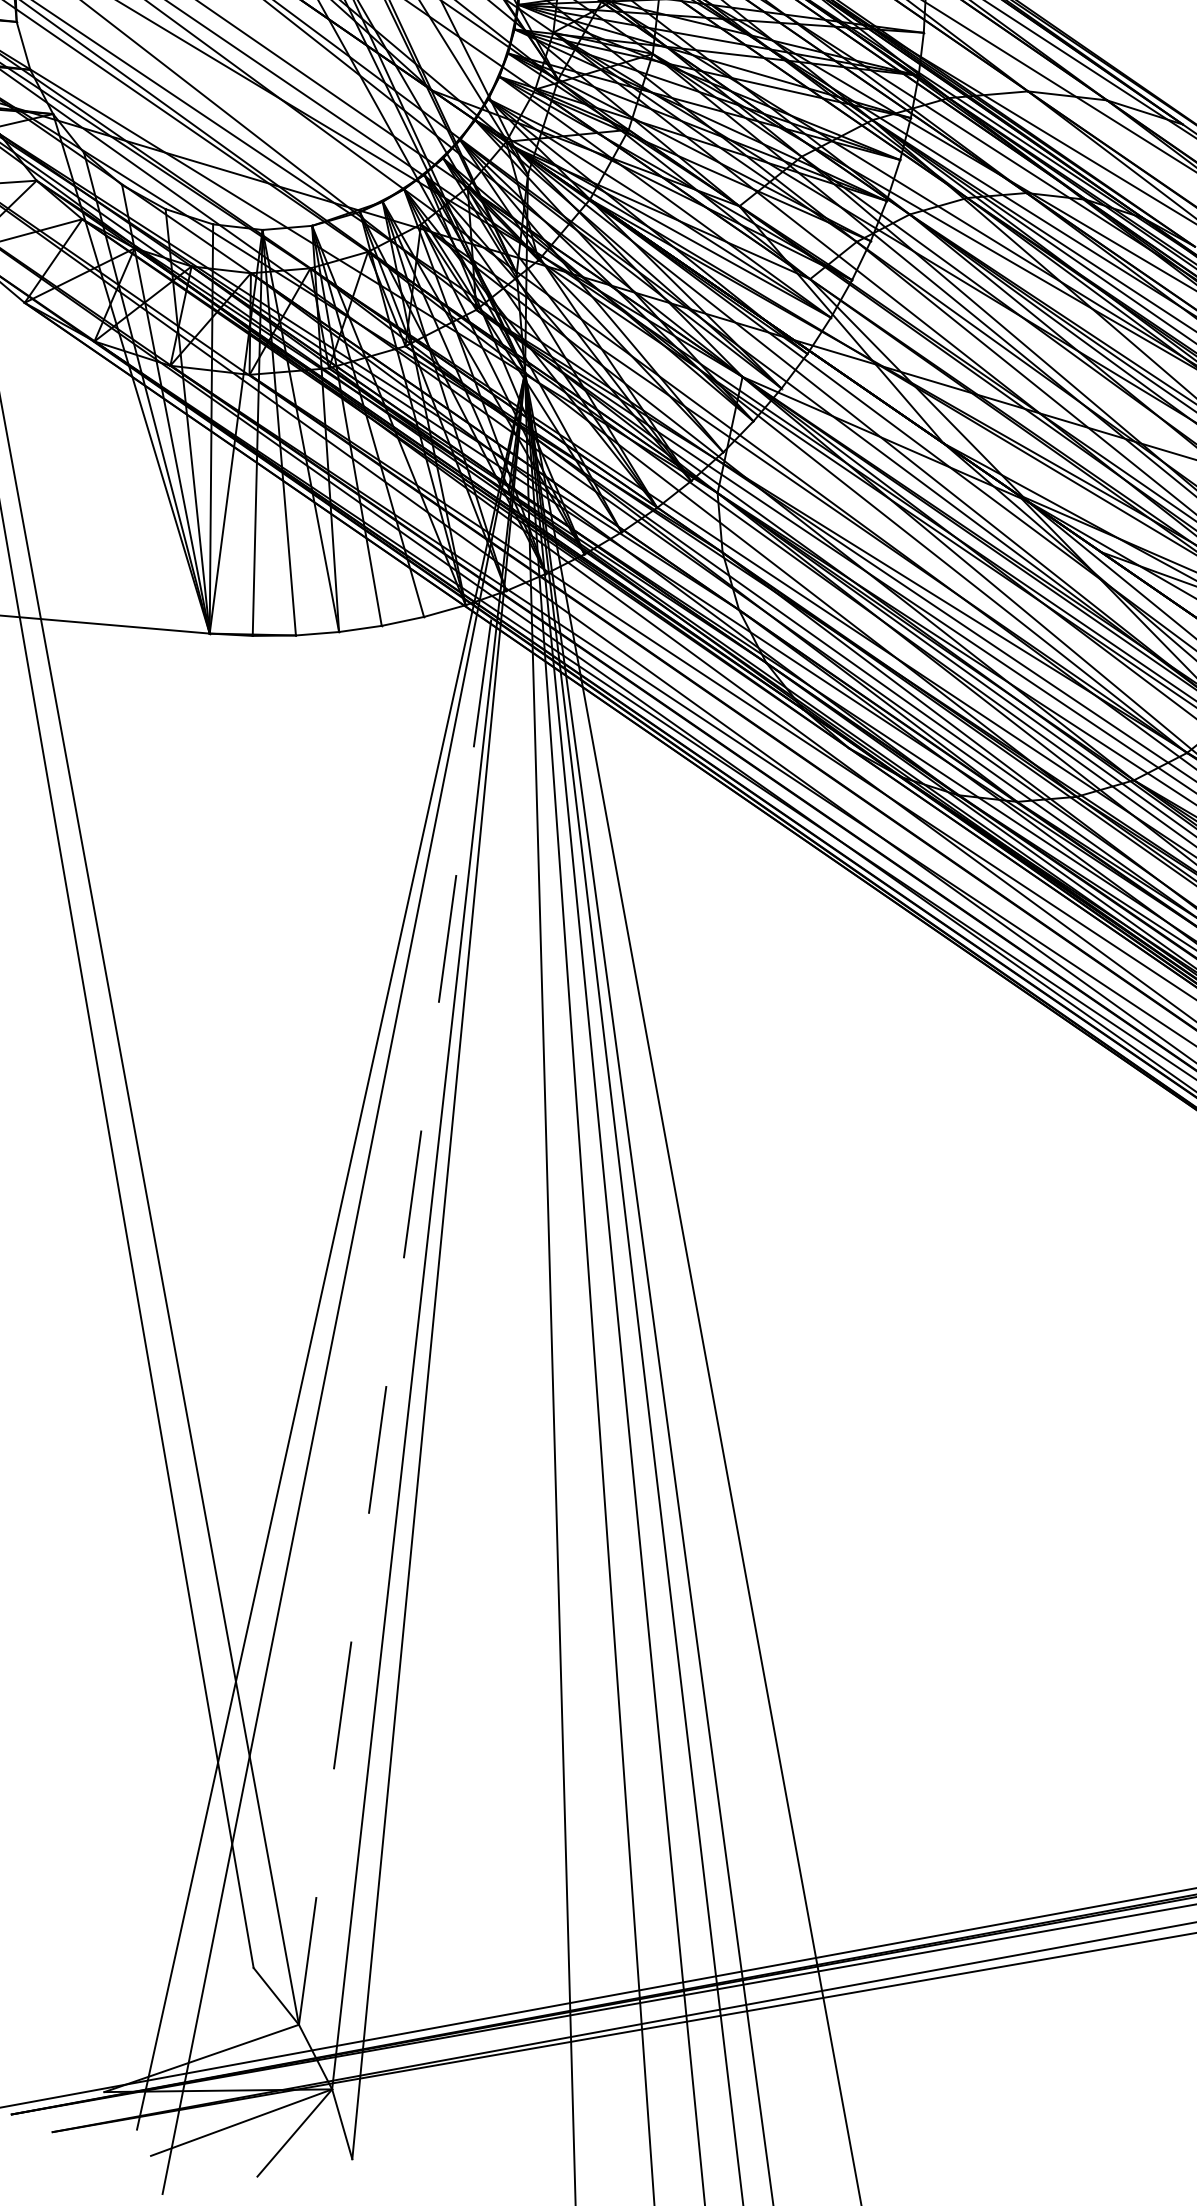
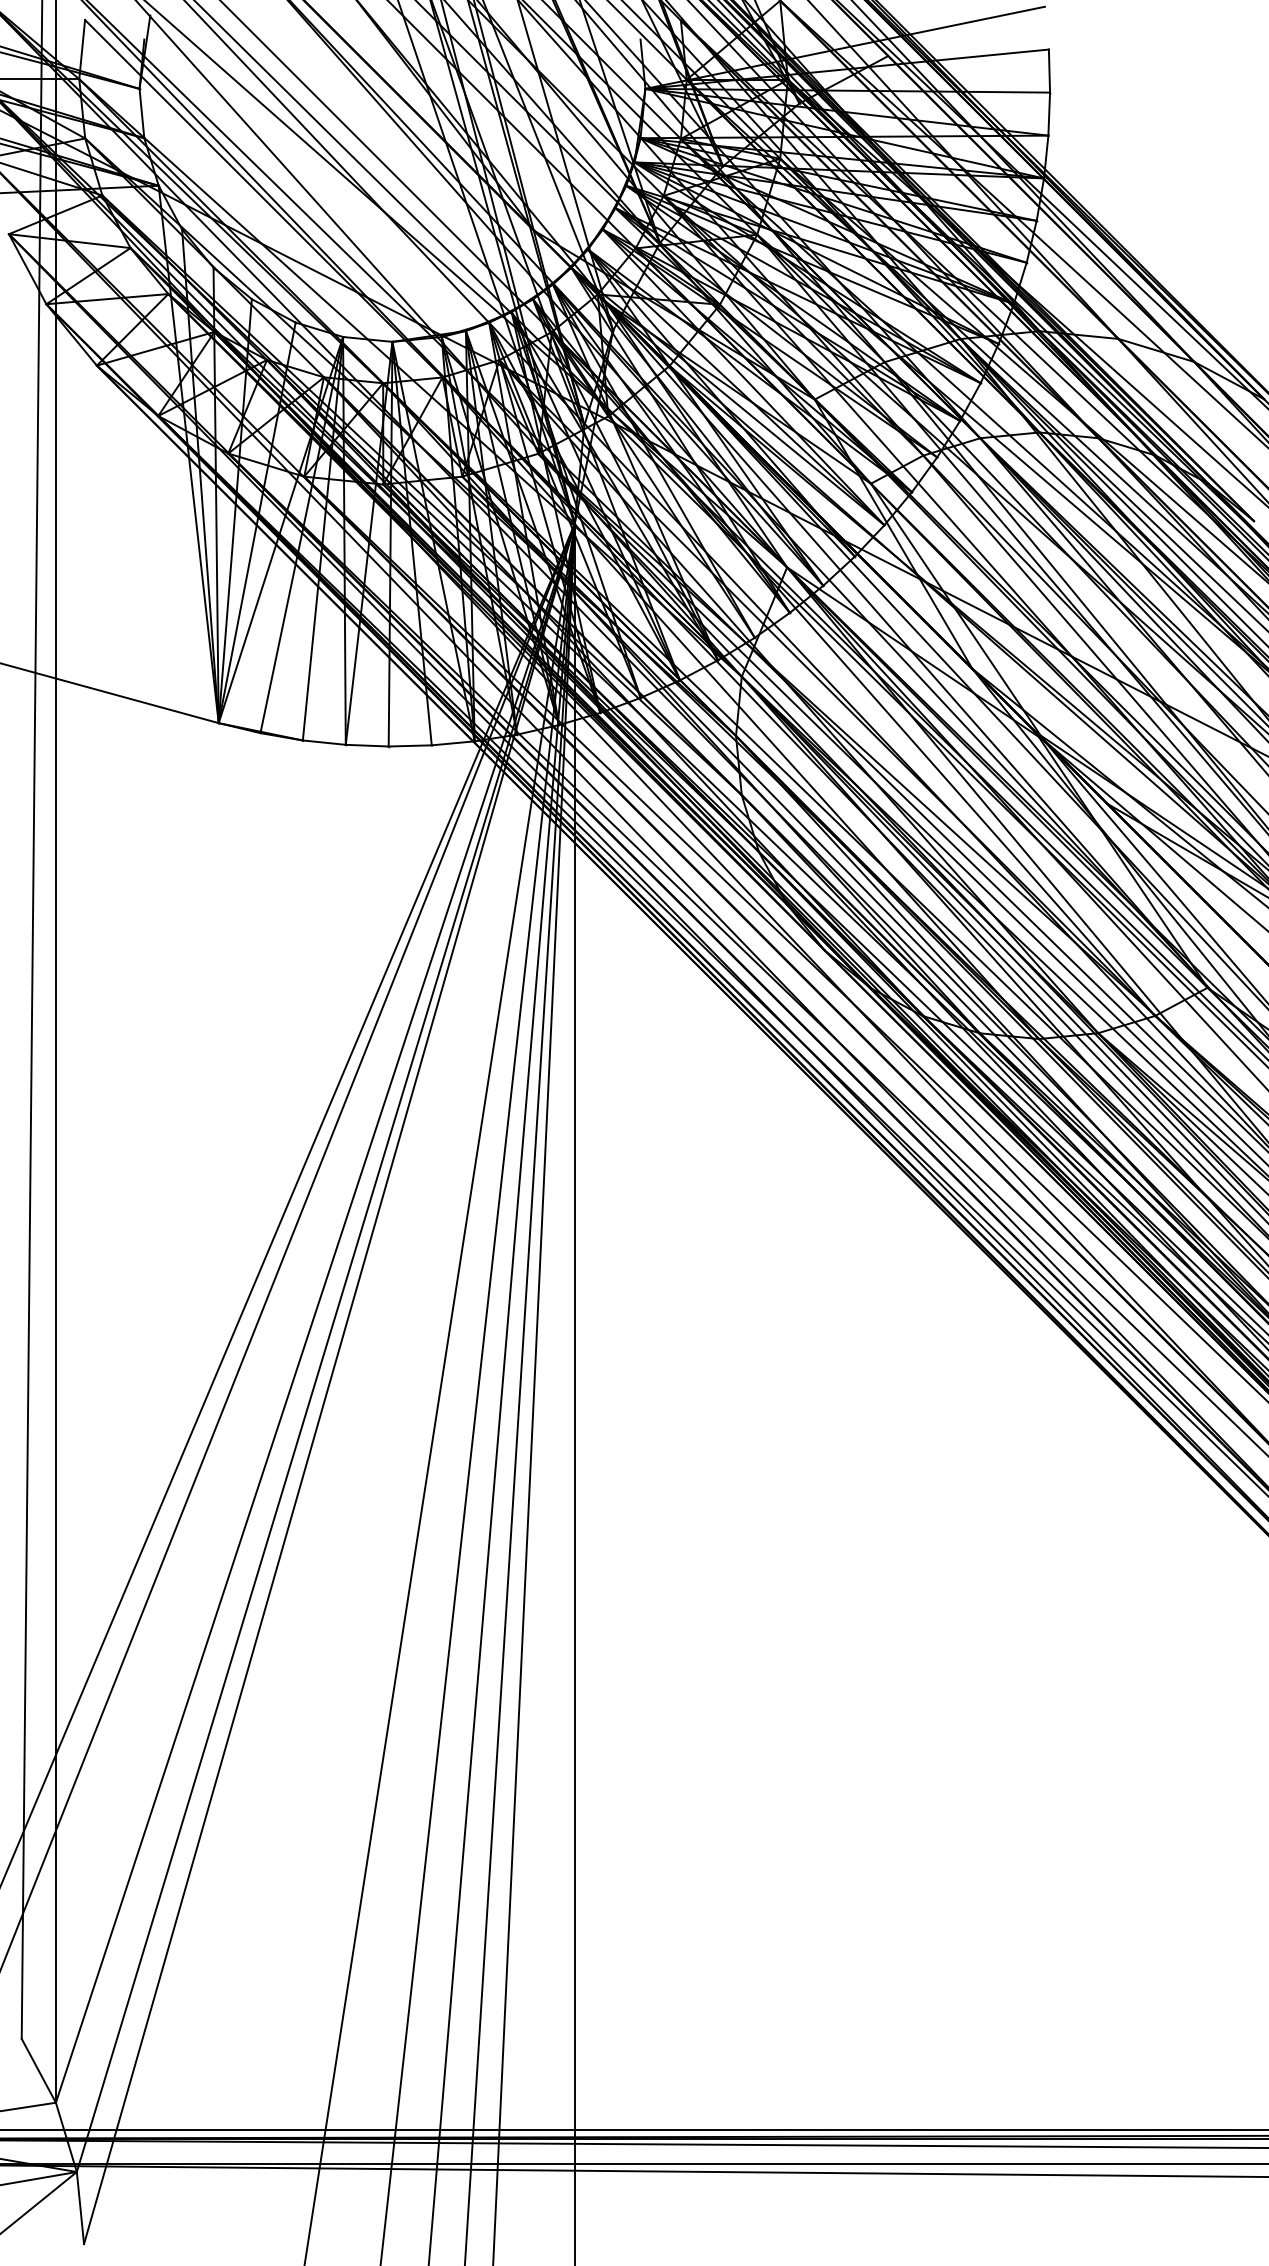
line: (412, 1198) -> (315, 1313), dashed -> solid

